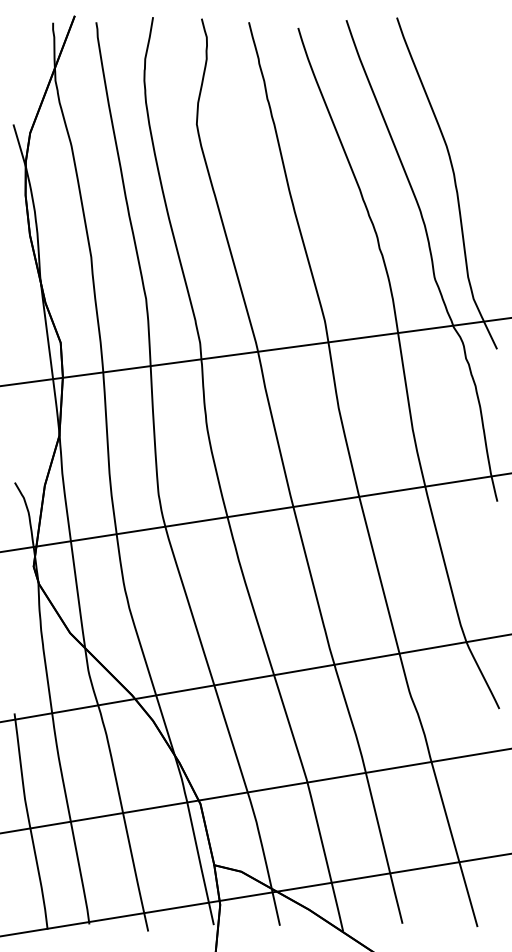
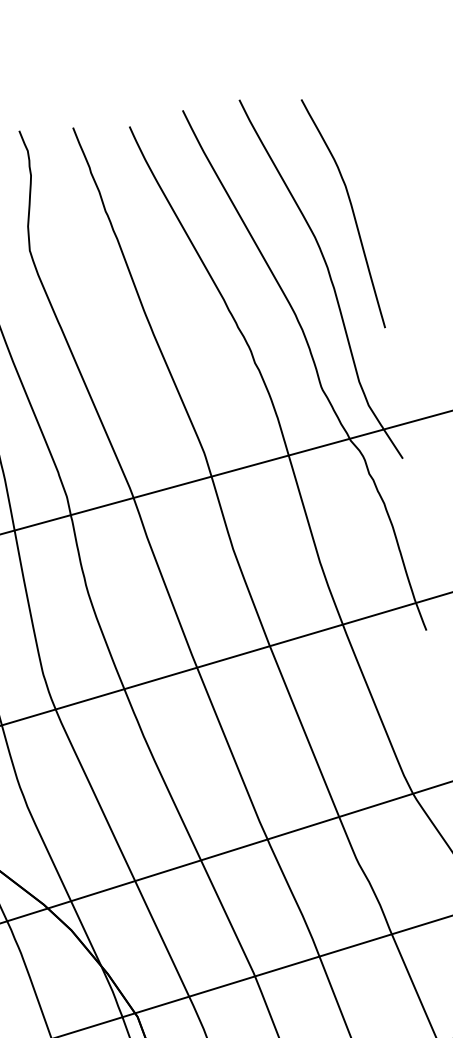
curve: (481, 127) -> (351, 210), added

